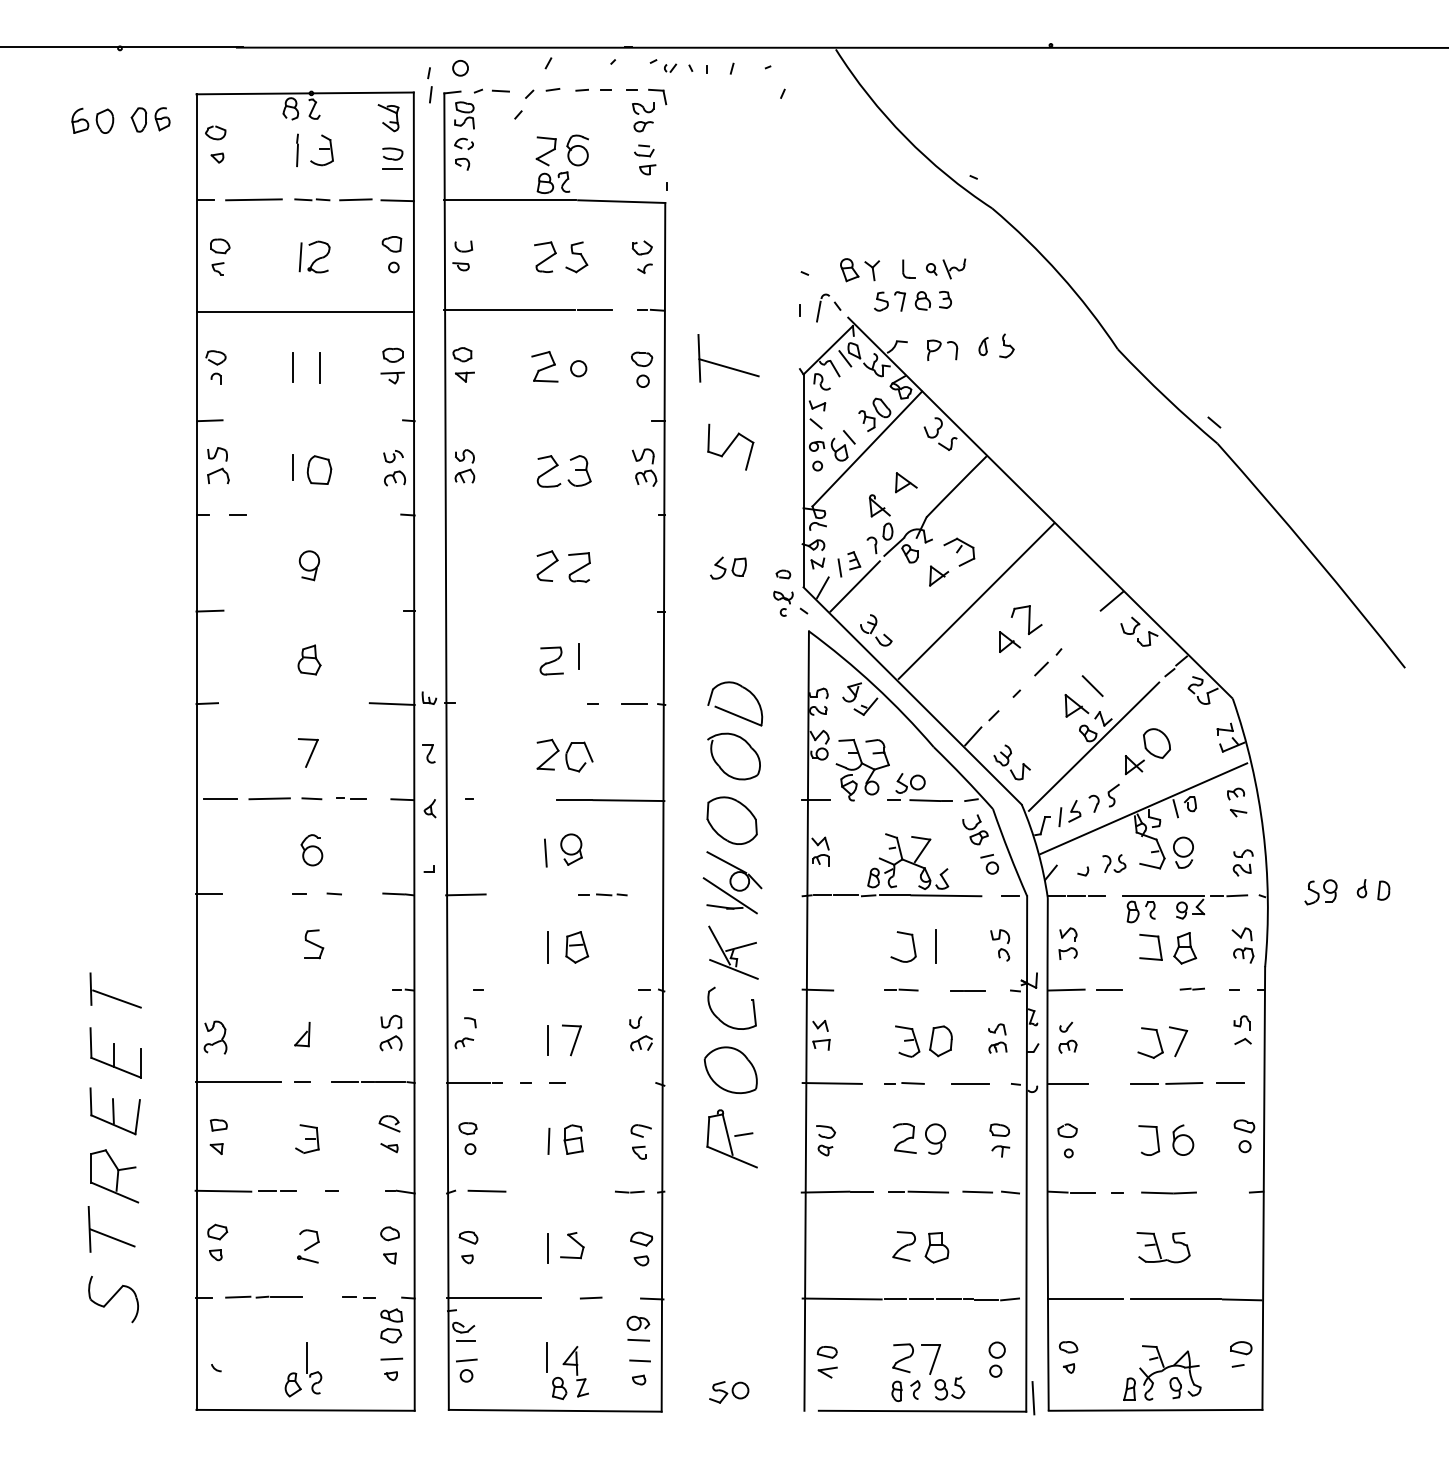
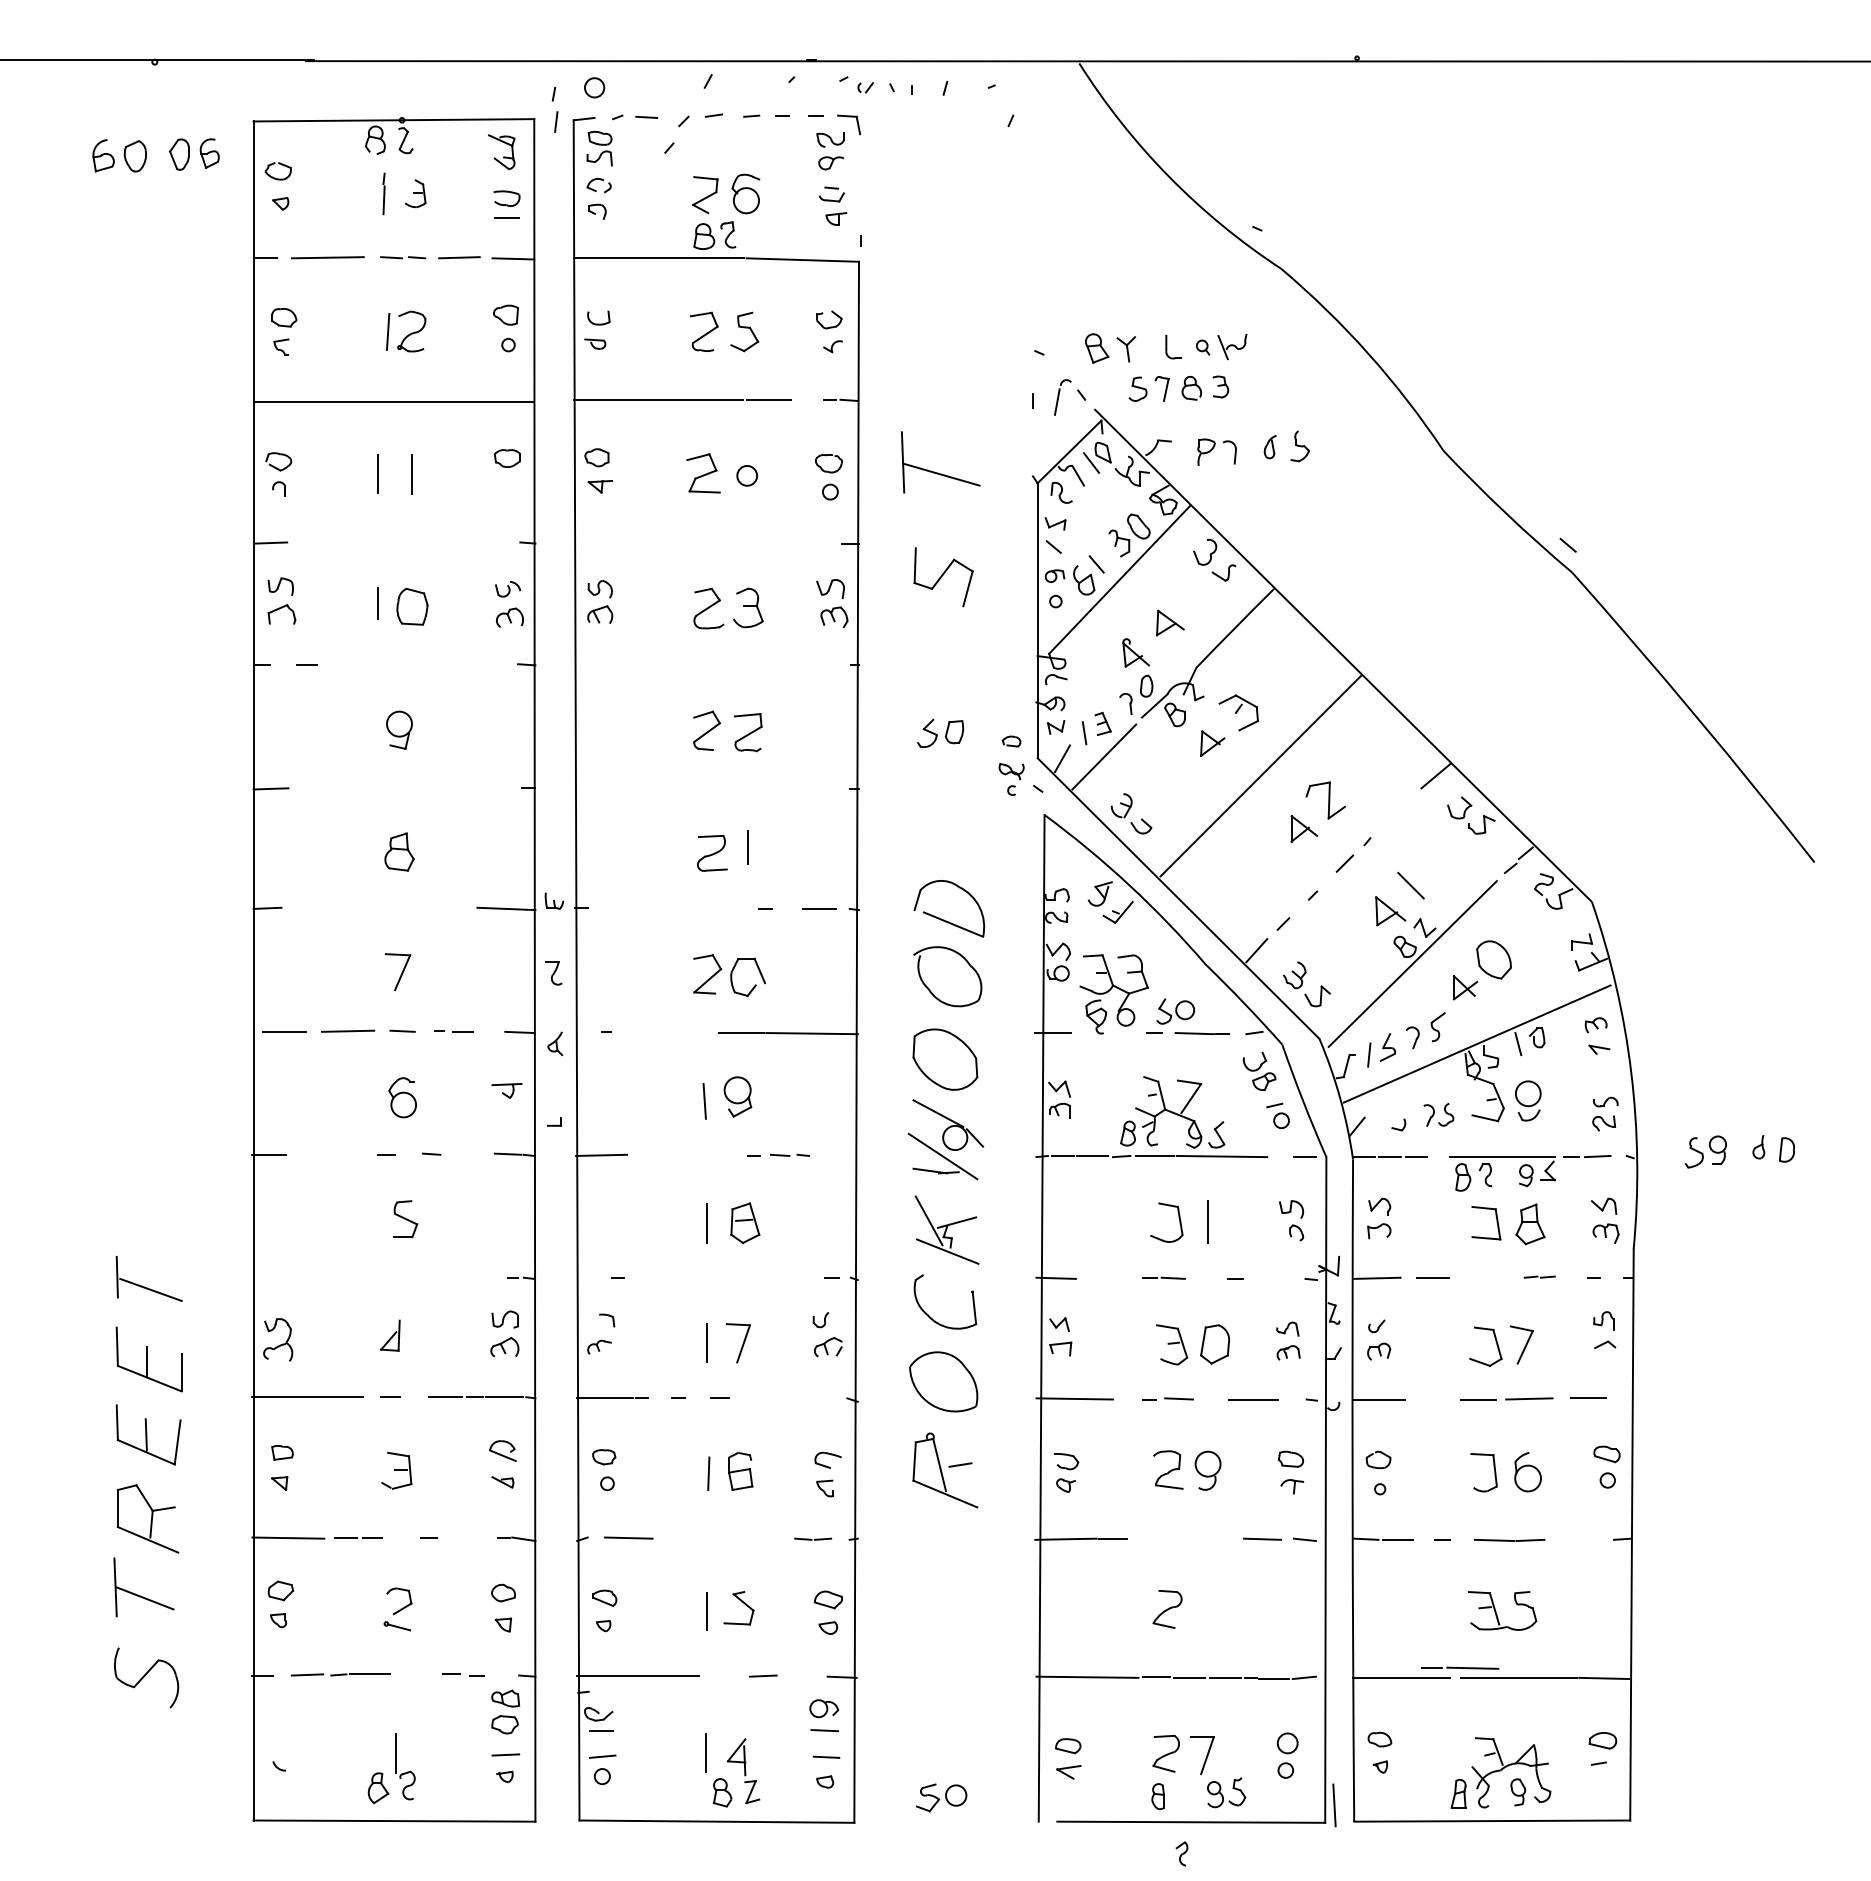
part: (321, 150) -> (415, 193), size x0.7
part: (392, 377) -> (506, 1090), moved
line: (974, 990) -> (1258, 1278), removed
line: (918, 1191) -> (1460, 1667), moved
part: (936, 1248) -> (1209, 1611), removed
part: (914, 1389) -> (1181, 1853), moved

